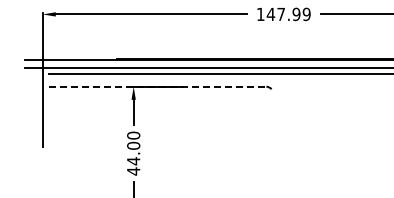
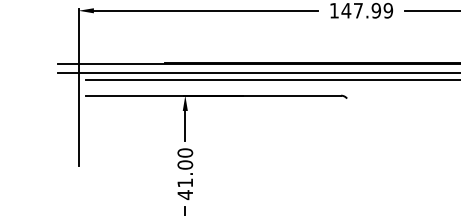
line: (157, 86) -> (213, 95), dashed -> solid
text: (133, 161) -> (185, 183), 44.00 -> 41.00

